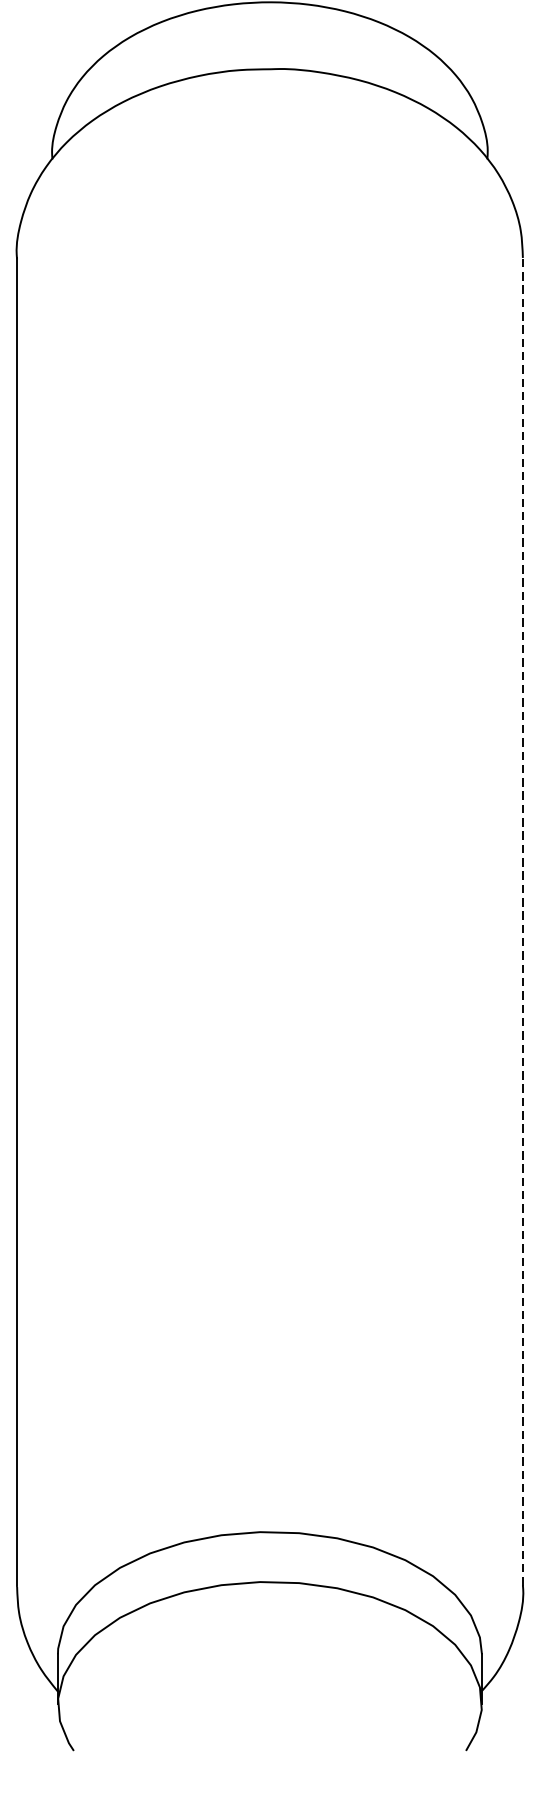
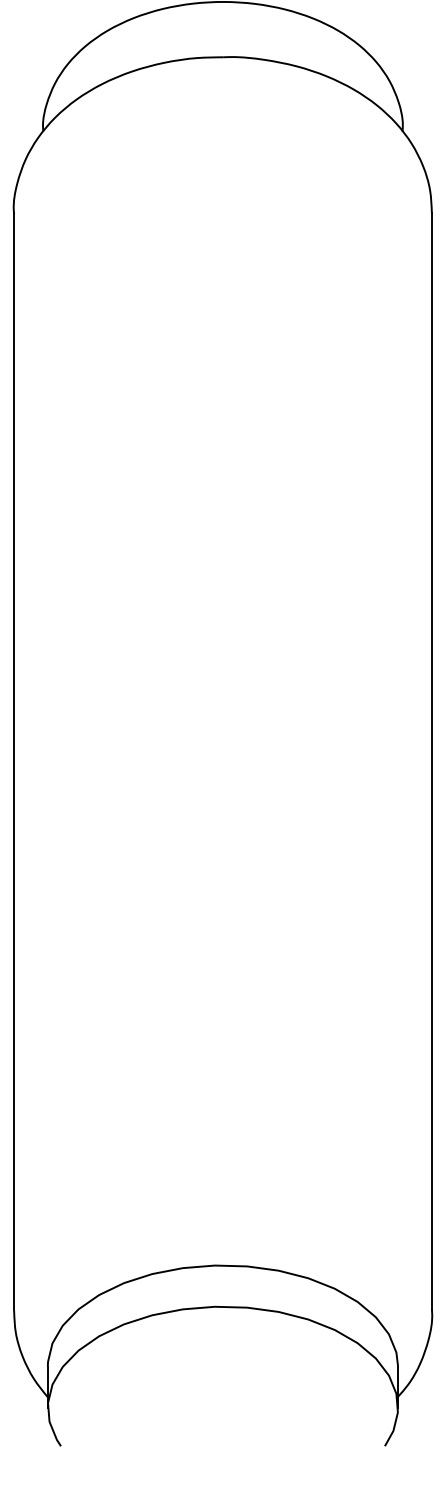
line: (523, 921) -> (432, 761), dashed -> solid

